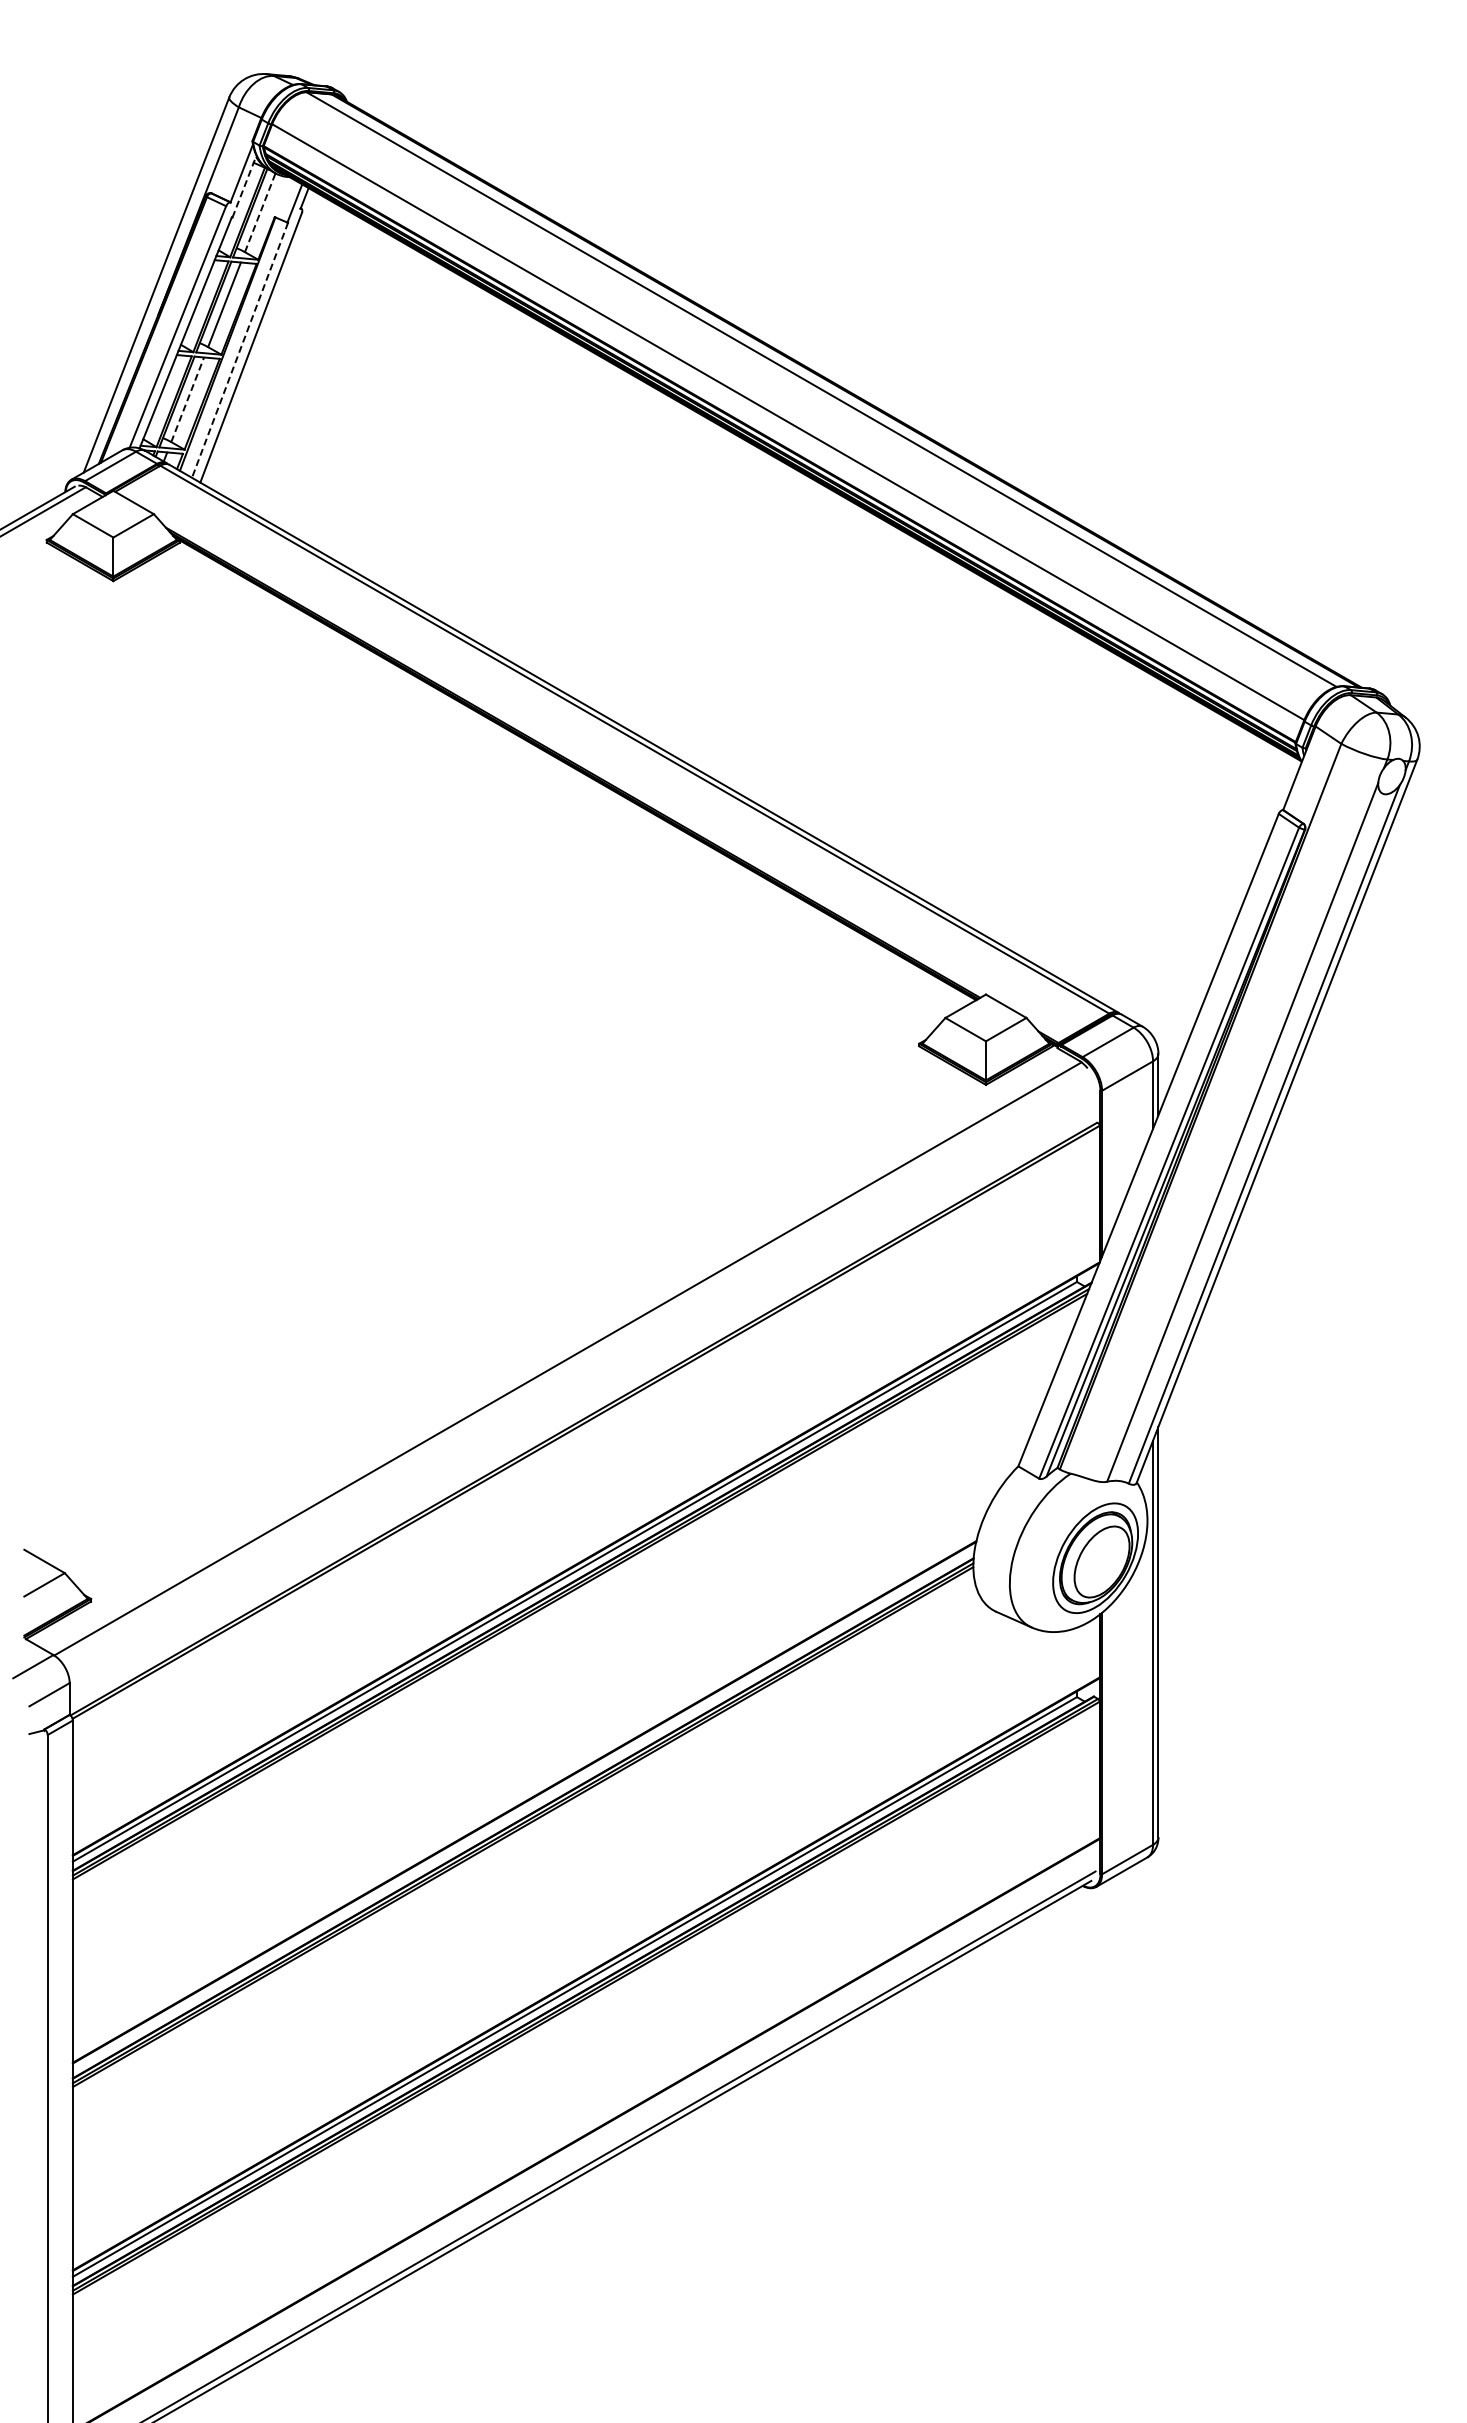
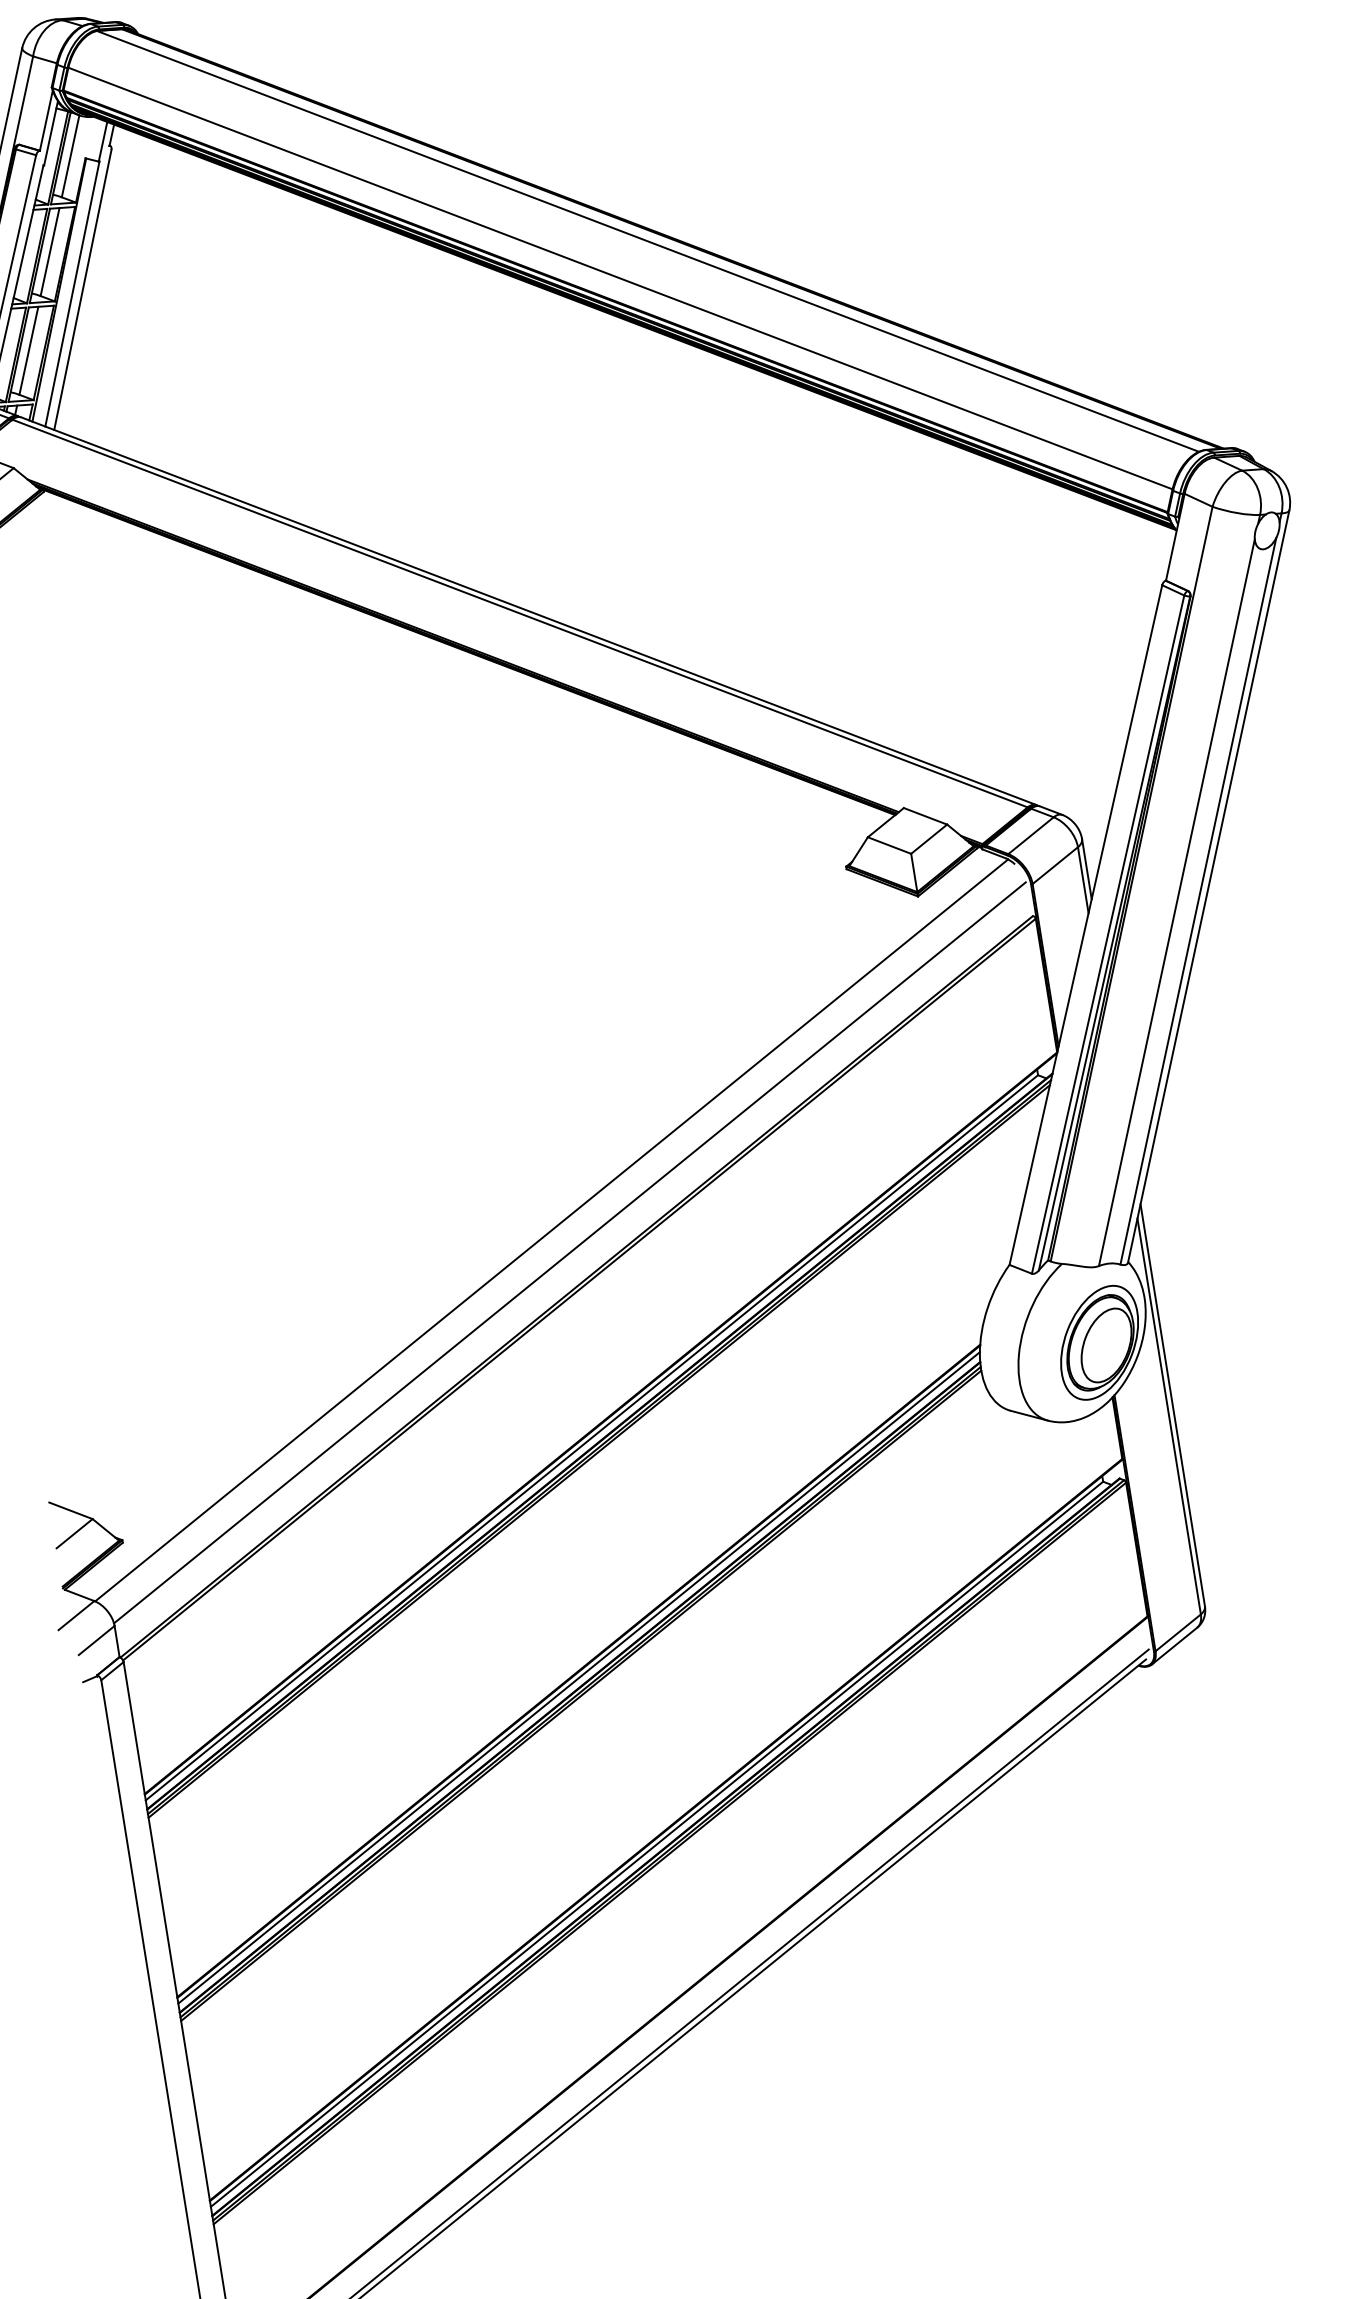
line: (244, 187) -> (51, 134), dashed -> solid
line: (260, 212) -> (70, 156), dashed -> solid
line: (239, 350) -> (71, 294), dashed -> solid
line: (187, 399) -> (28, 350), dashed -> solid
line: (582, 1383) -> (569, 1252), added
line: (523, 1808) -> (578, 1677), added

